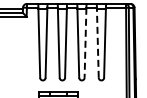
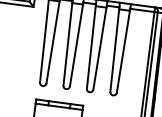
line: (97, 42) -> (114, 49), dashed -> solid
line: (85, 43) -> (99, 48), dashed -> solid

